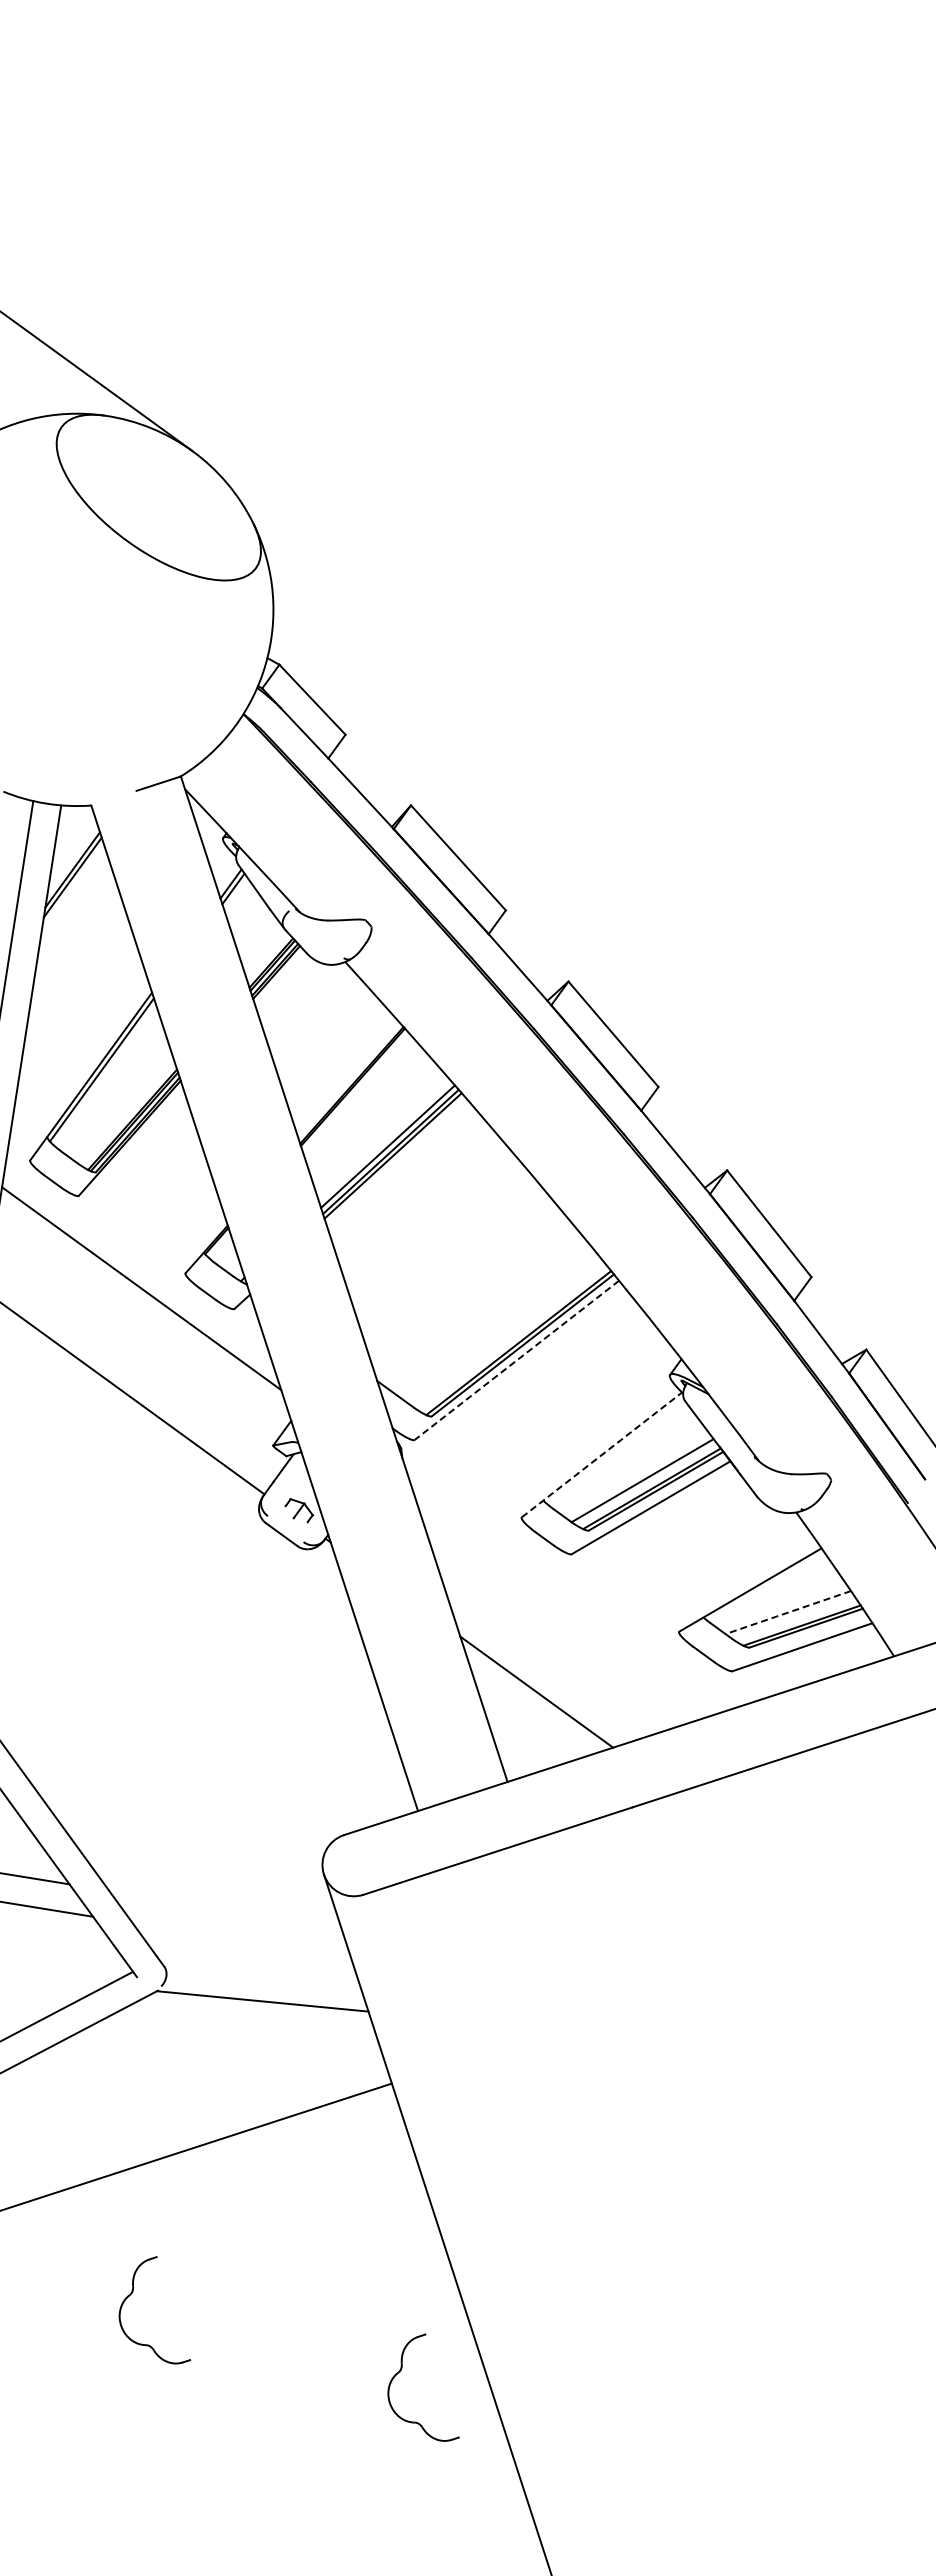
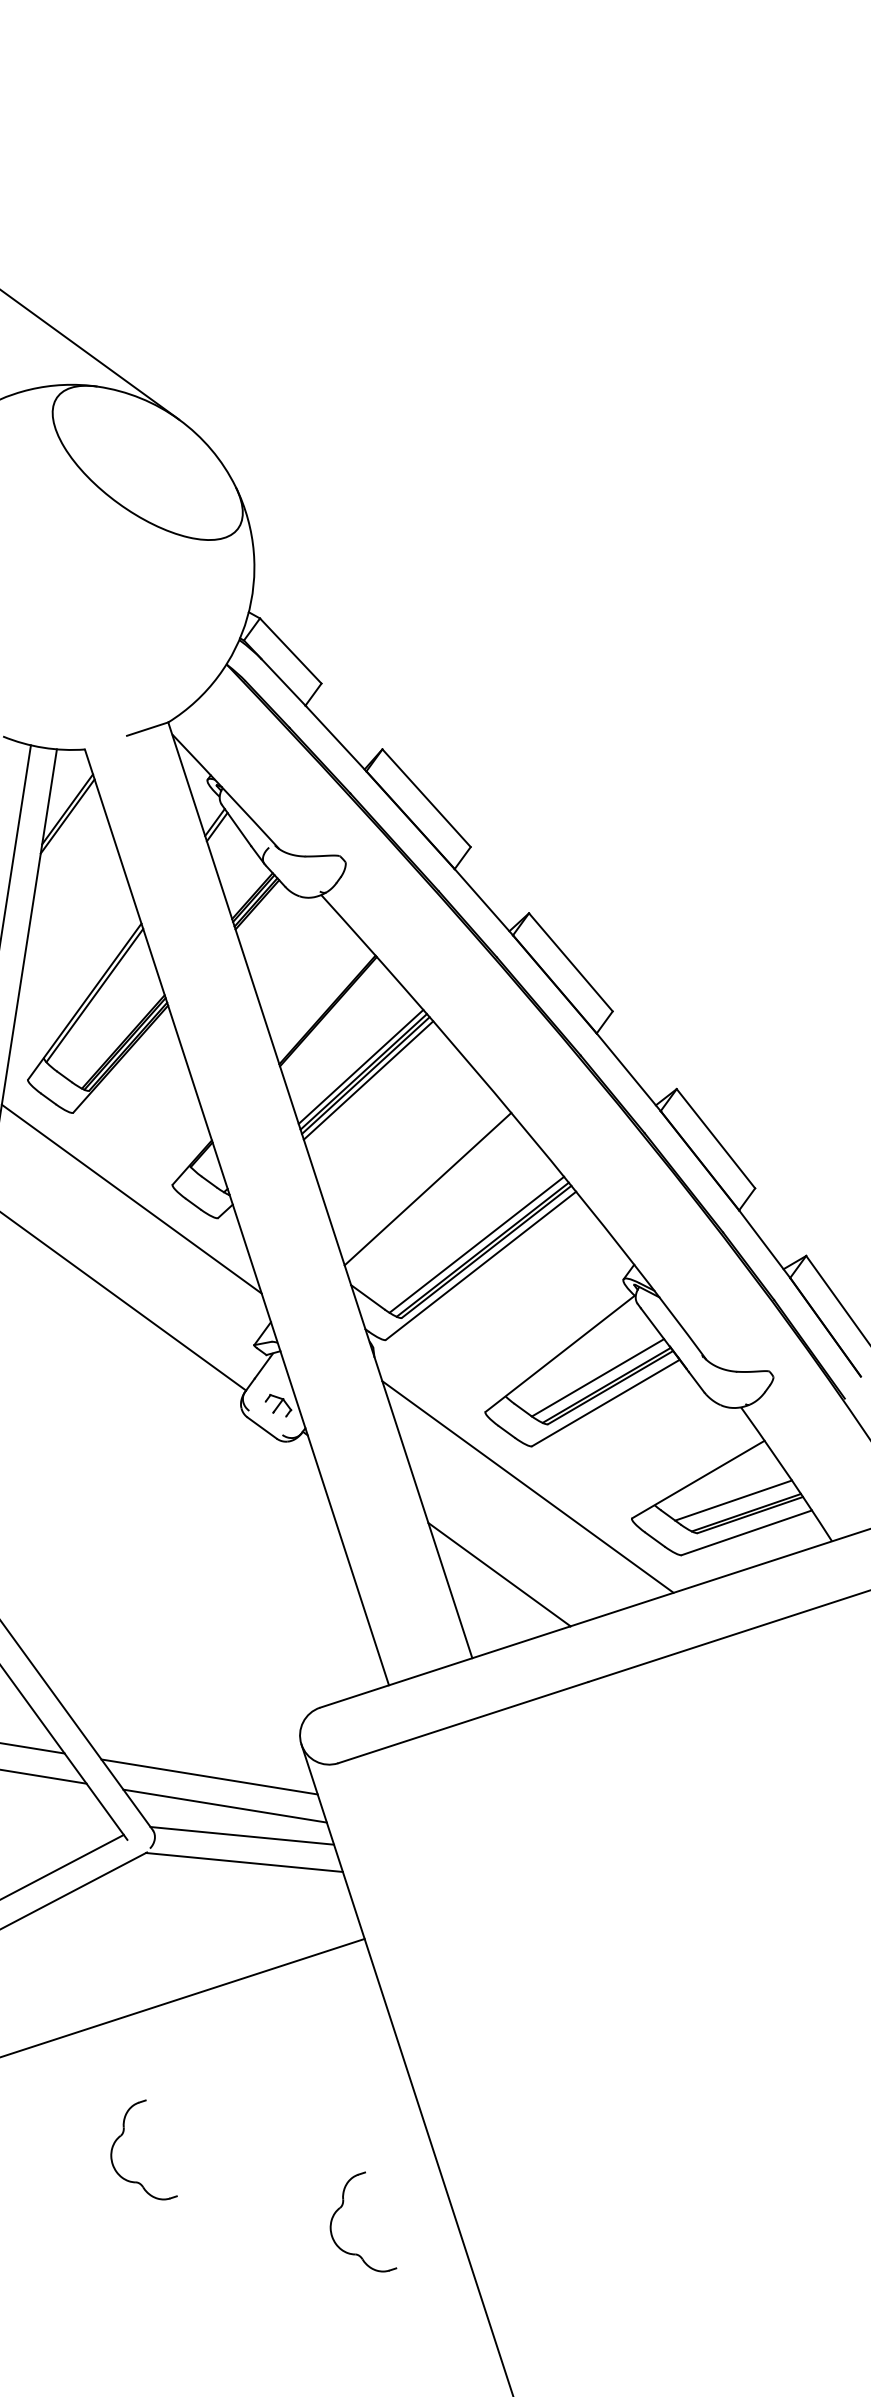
line: (395, 1160) -> (368, 1079), added
line: (459, 1277) -> (427, 1188), added
line: (512, 1337) -> (476, 1244), added
line: (516, 1360) -> (480, 1265), dashed -> solid
line: (602, 1454) -> (560, 1353), dashed -> solid
line: (566, 1597) -> (527, 1486), added
line: (787, 1612) -> (732, 1500), dashed -> solid
line: (225, 1909) -> (209, 1776), added
line: (241, 1940) -> (224, 1805), added
line: (259, 1972) -> (241, 1835), added
part: (400, 2372) -> (341, 2207), moved

